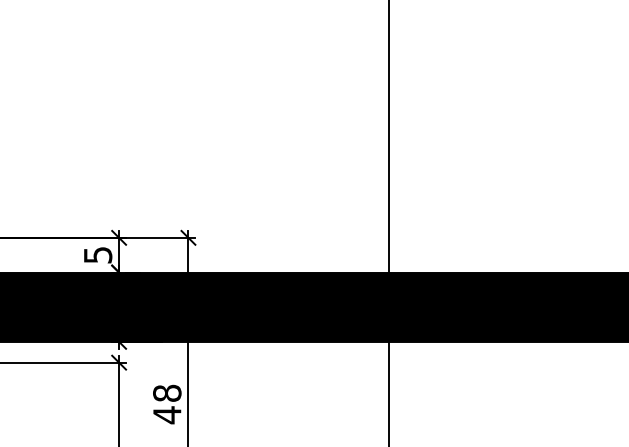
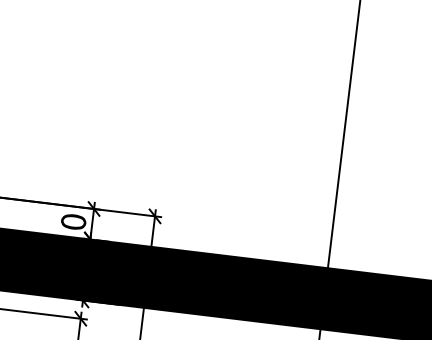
text: (97, 254) -> (73, 221), 5 -> 0

